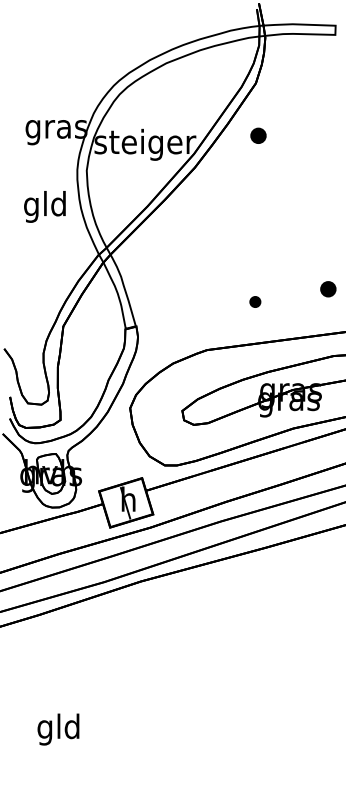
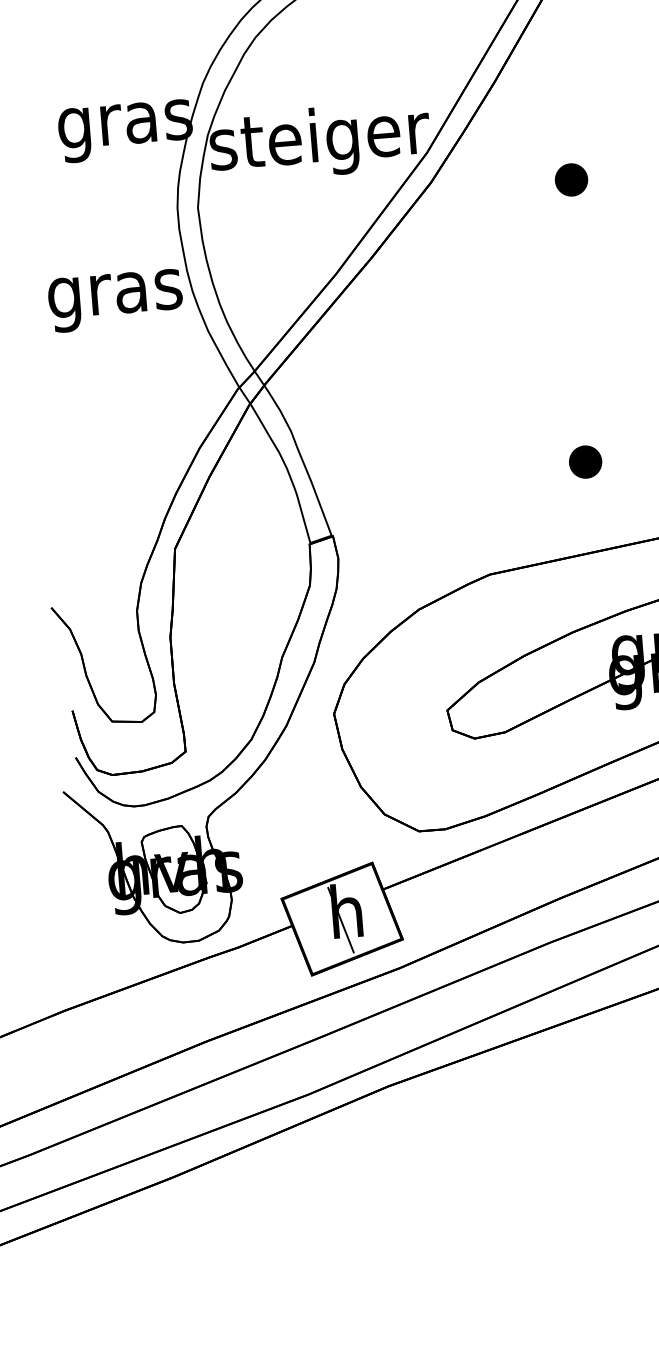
part: (258, 135) -> (571, 179), moved
text: (45, 206) -> (115, 292), gld -> gras
part: (255, 301) -> (585, 460), size x1.43

